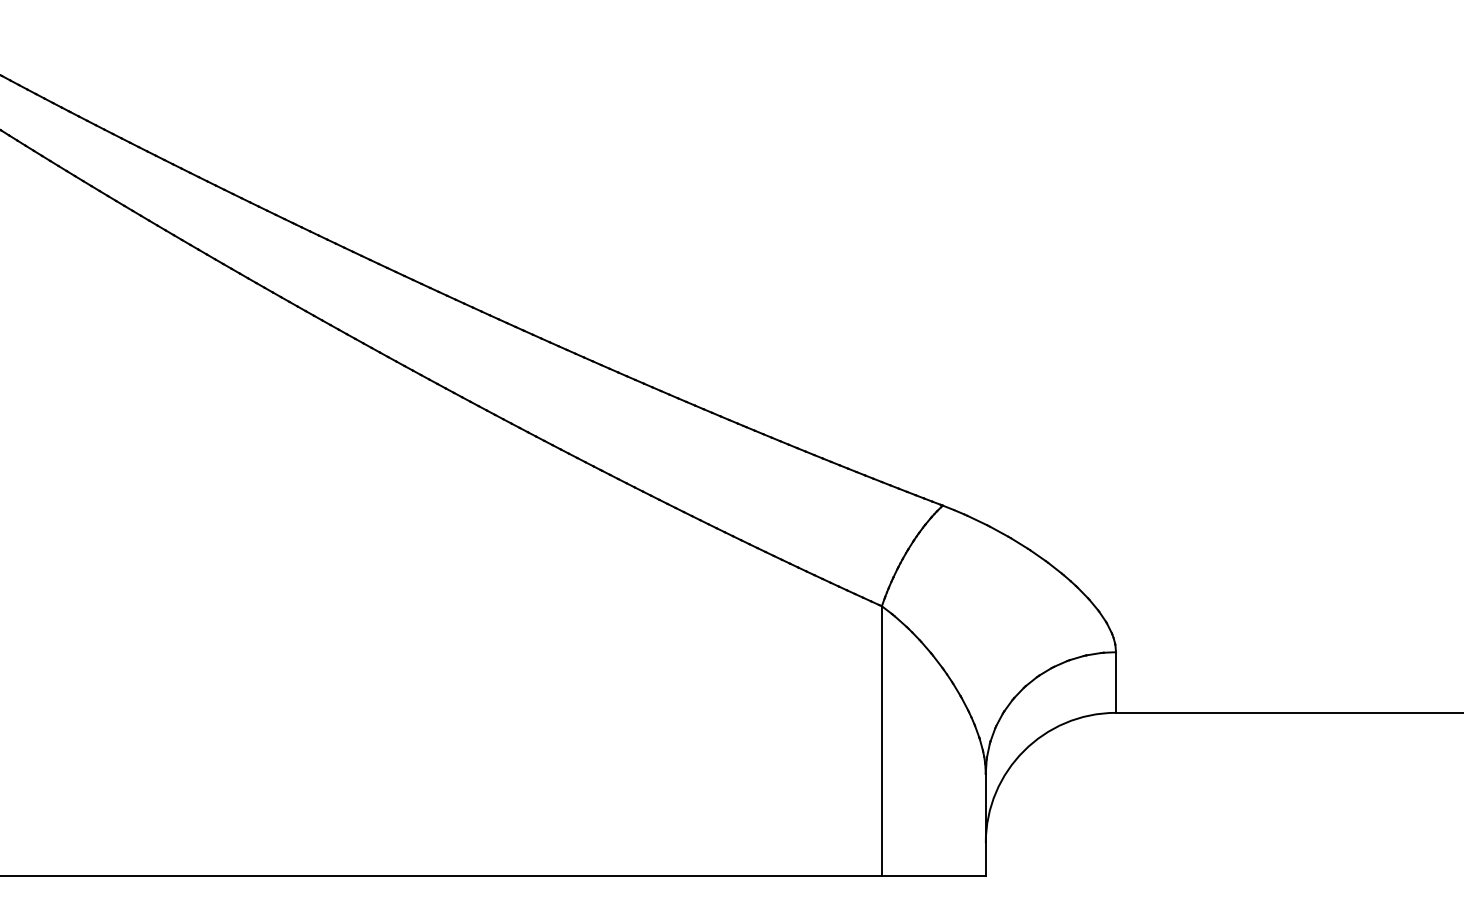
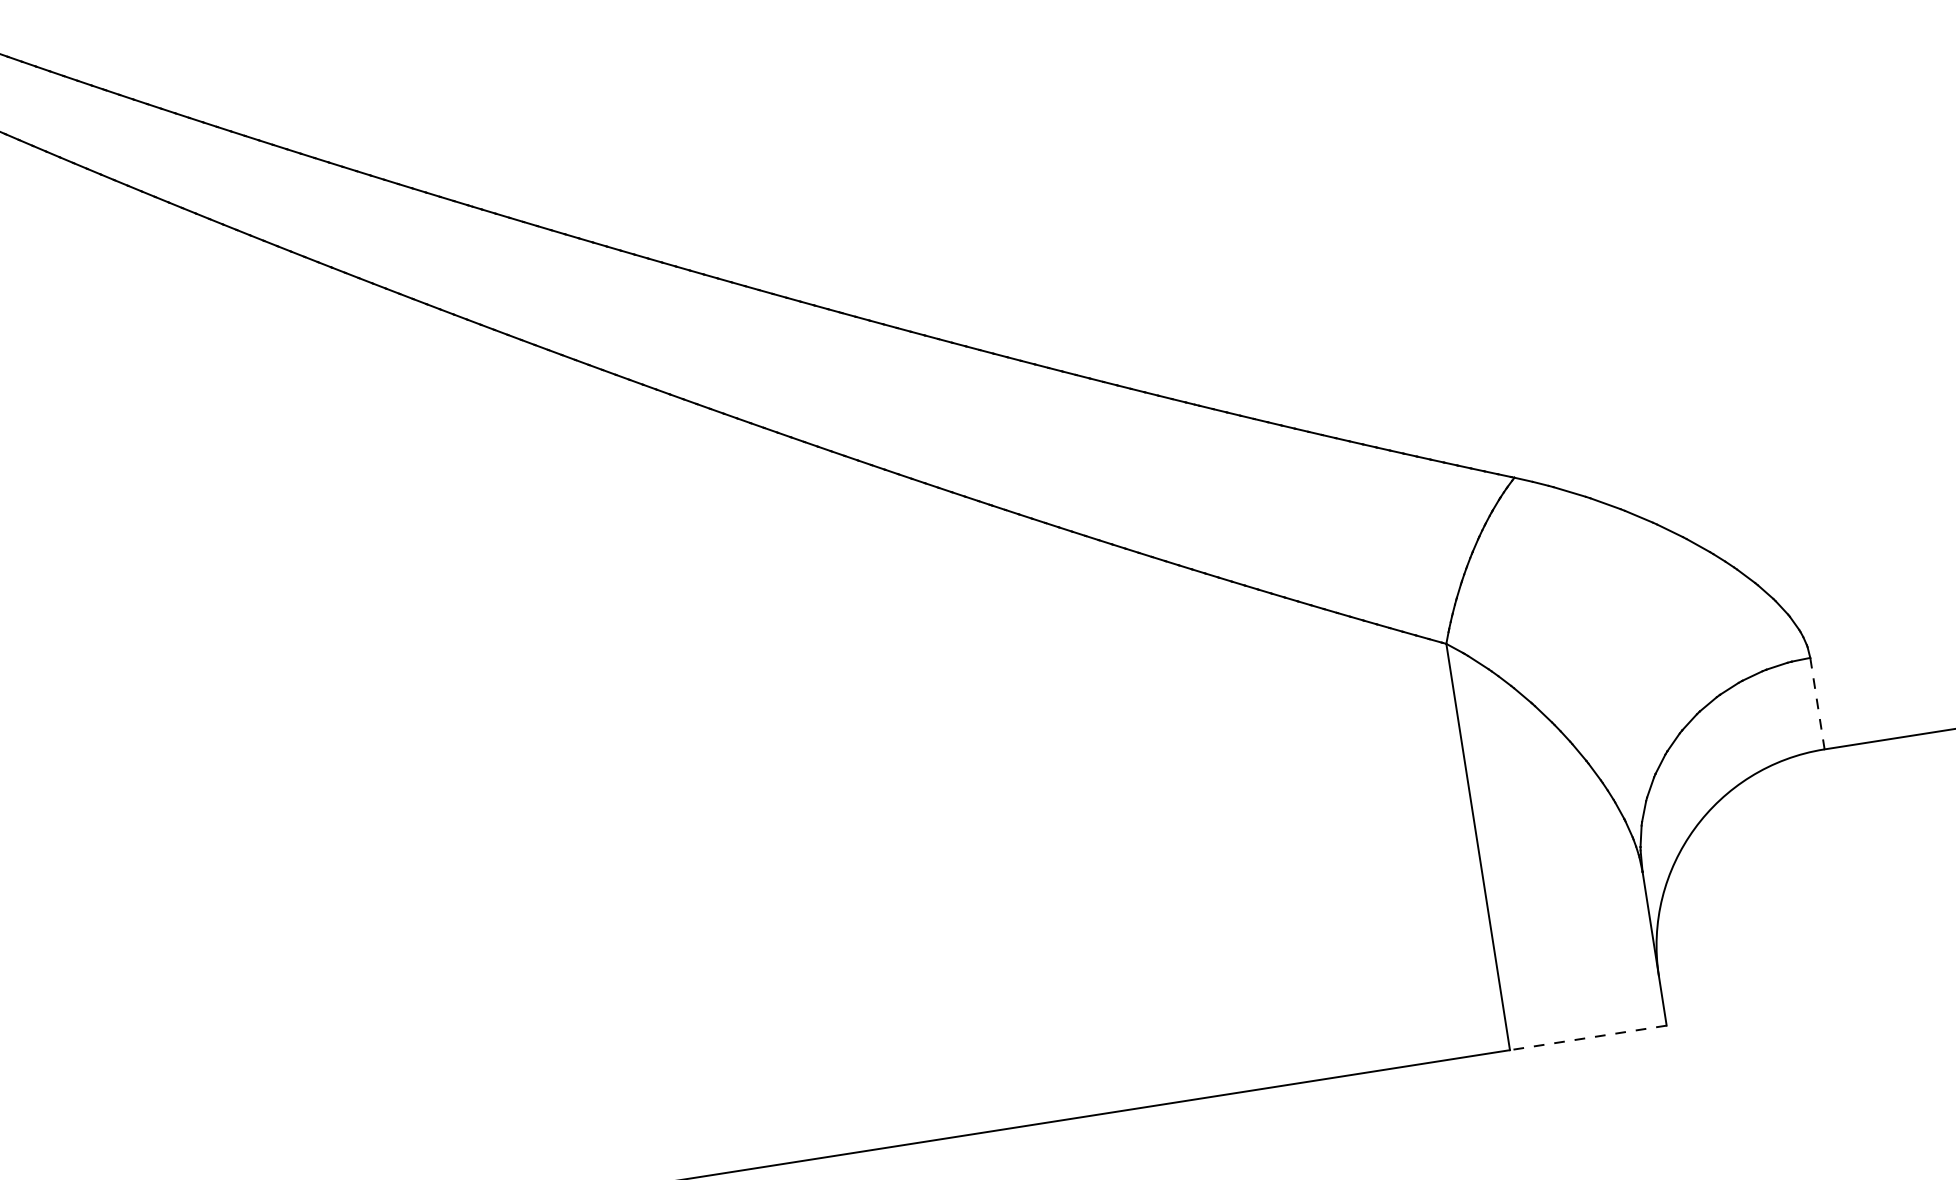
line: (1116, 683) -> (1818, 704), solid -> dashed
line: (933, 875) -> (1587, 1037), solid -> dashed

